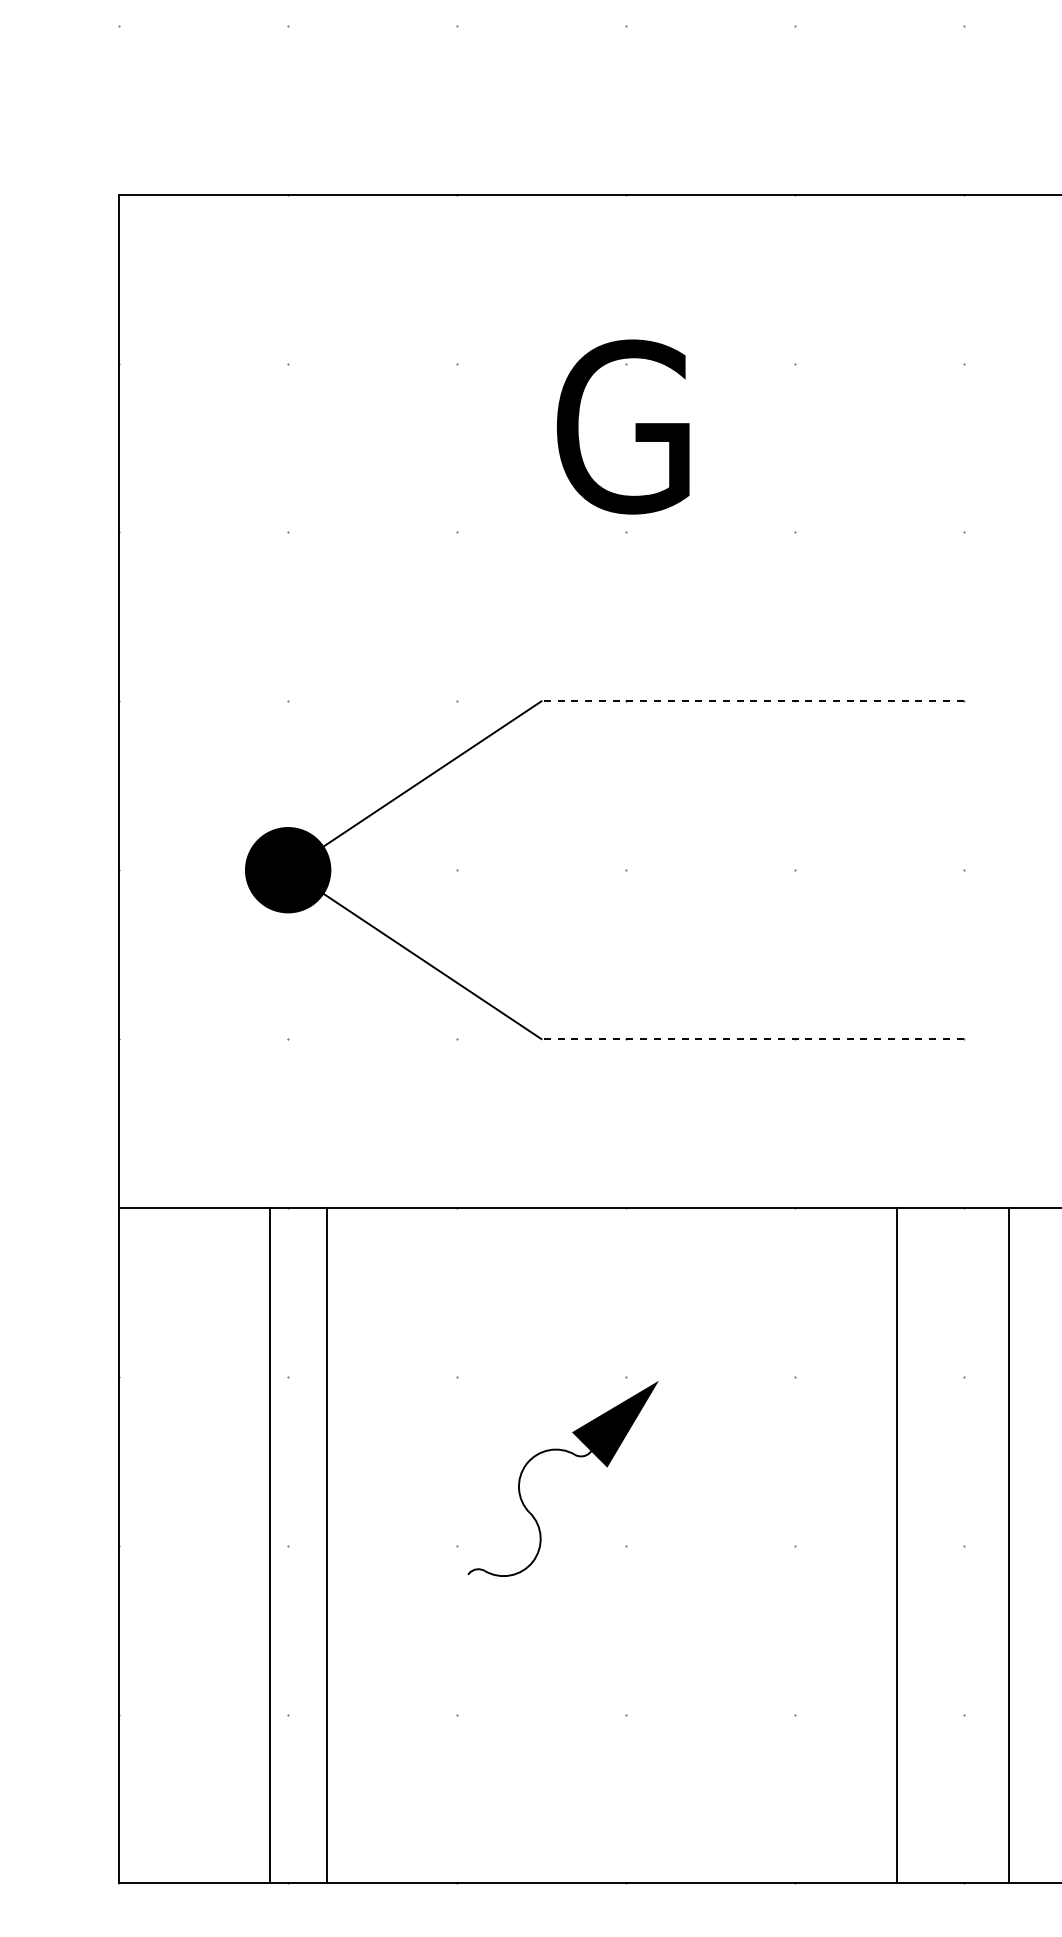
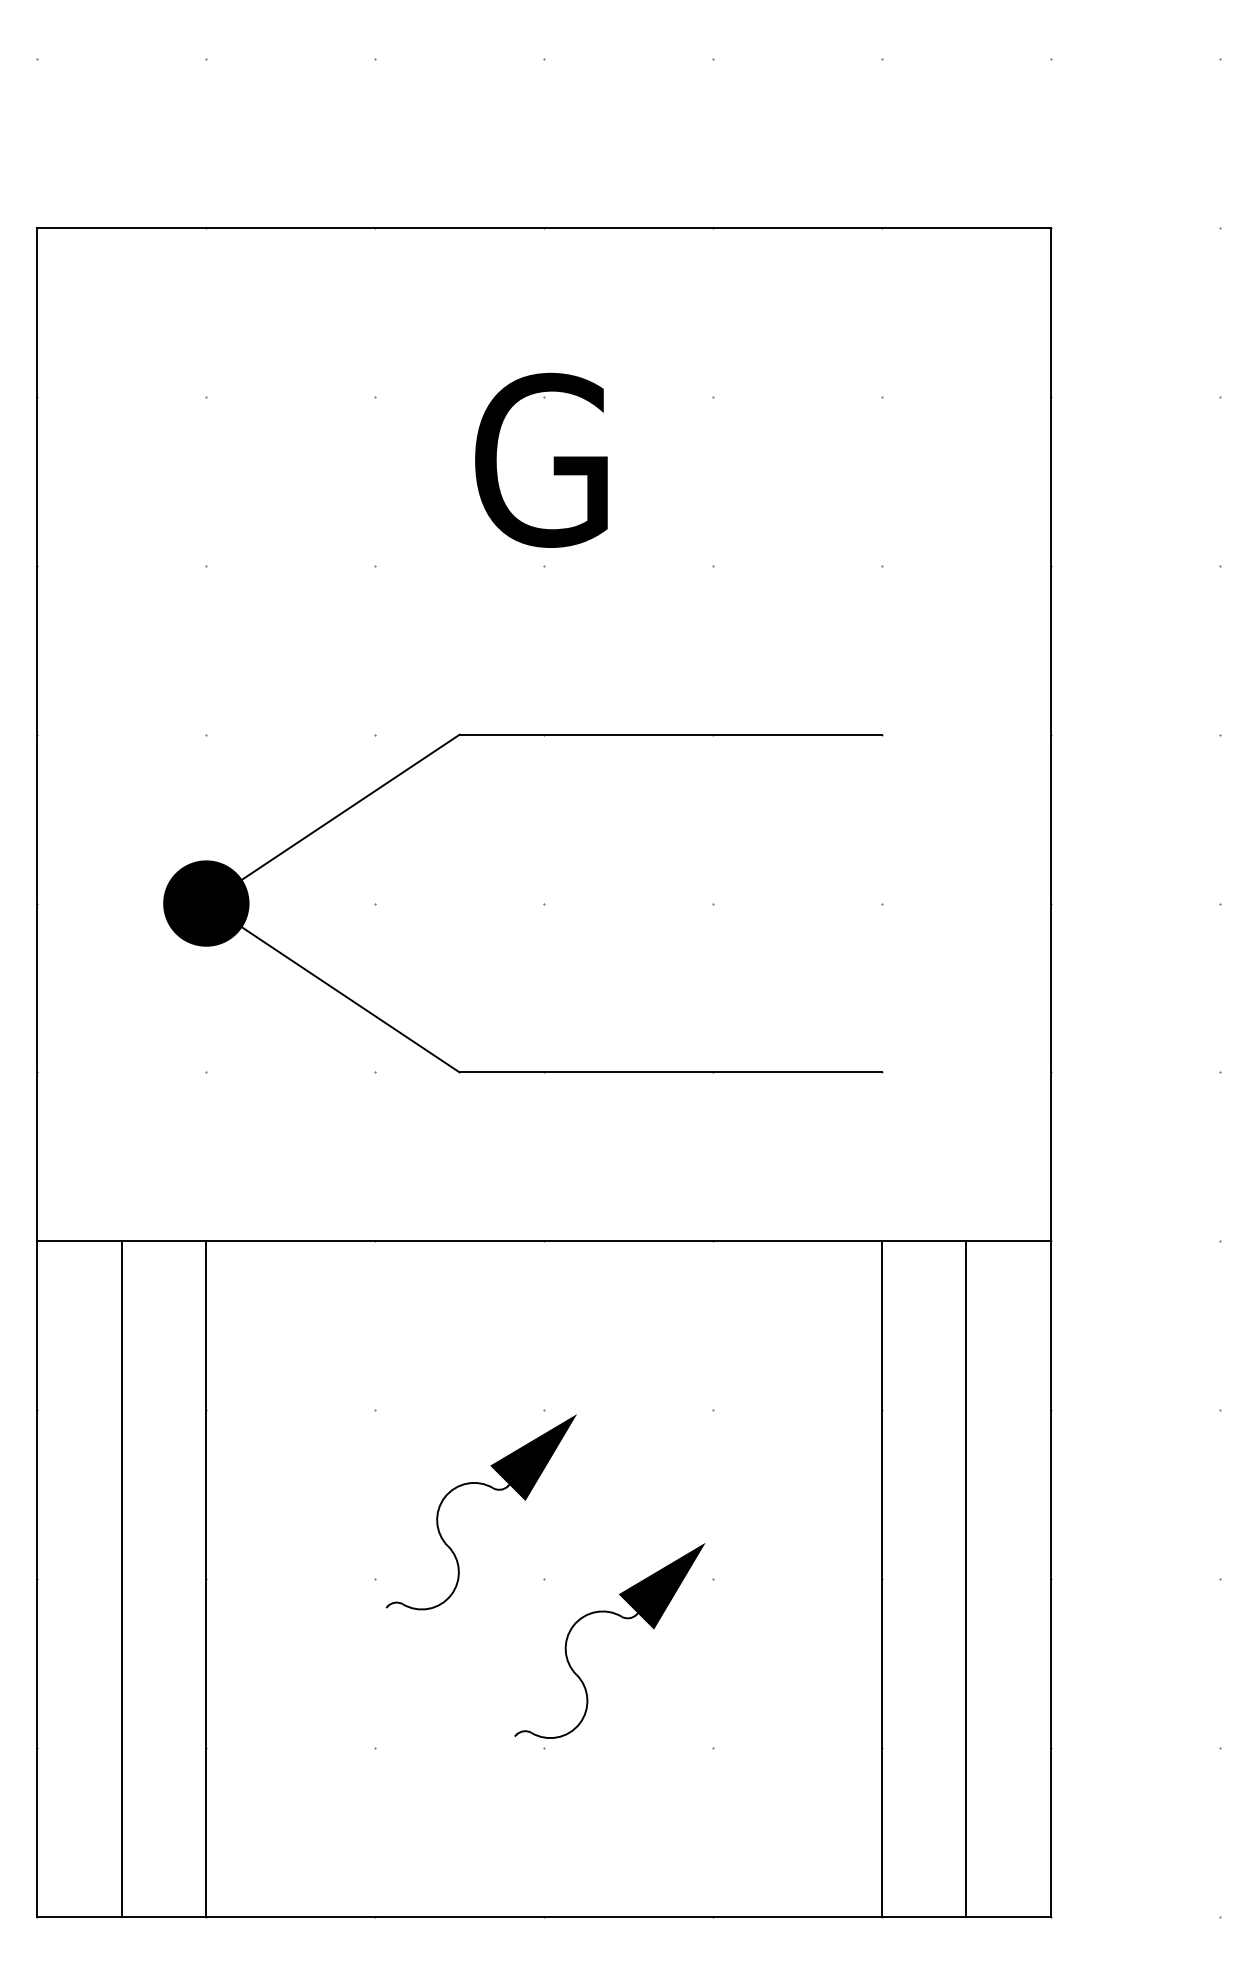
line: (752, 701) -> (670, 734), dashed -> solid
line: (752, 1039) -> (670, 1072), dashed -> solid
line: (269, 1545) -> (121, 1578), moved
line: (327, 1545) -> (206, 1578), moved
line: (896, 1545) -> (881, 1578), moved
line: (1009, 1545) -> (966, 1578), moved
part: (702, 1584) -> (620, 1617), added

